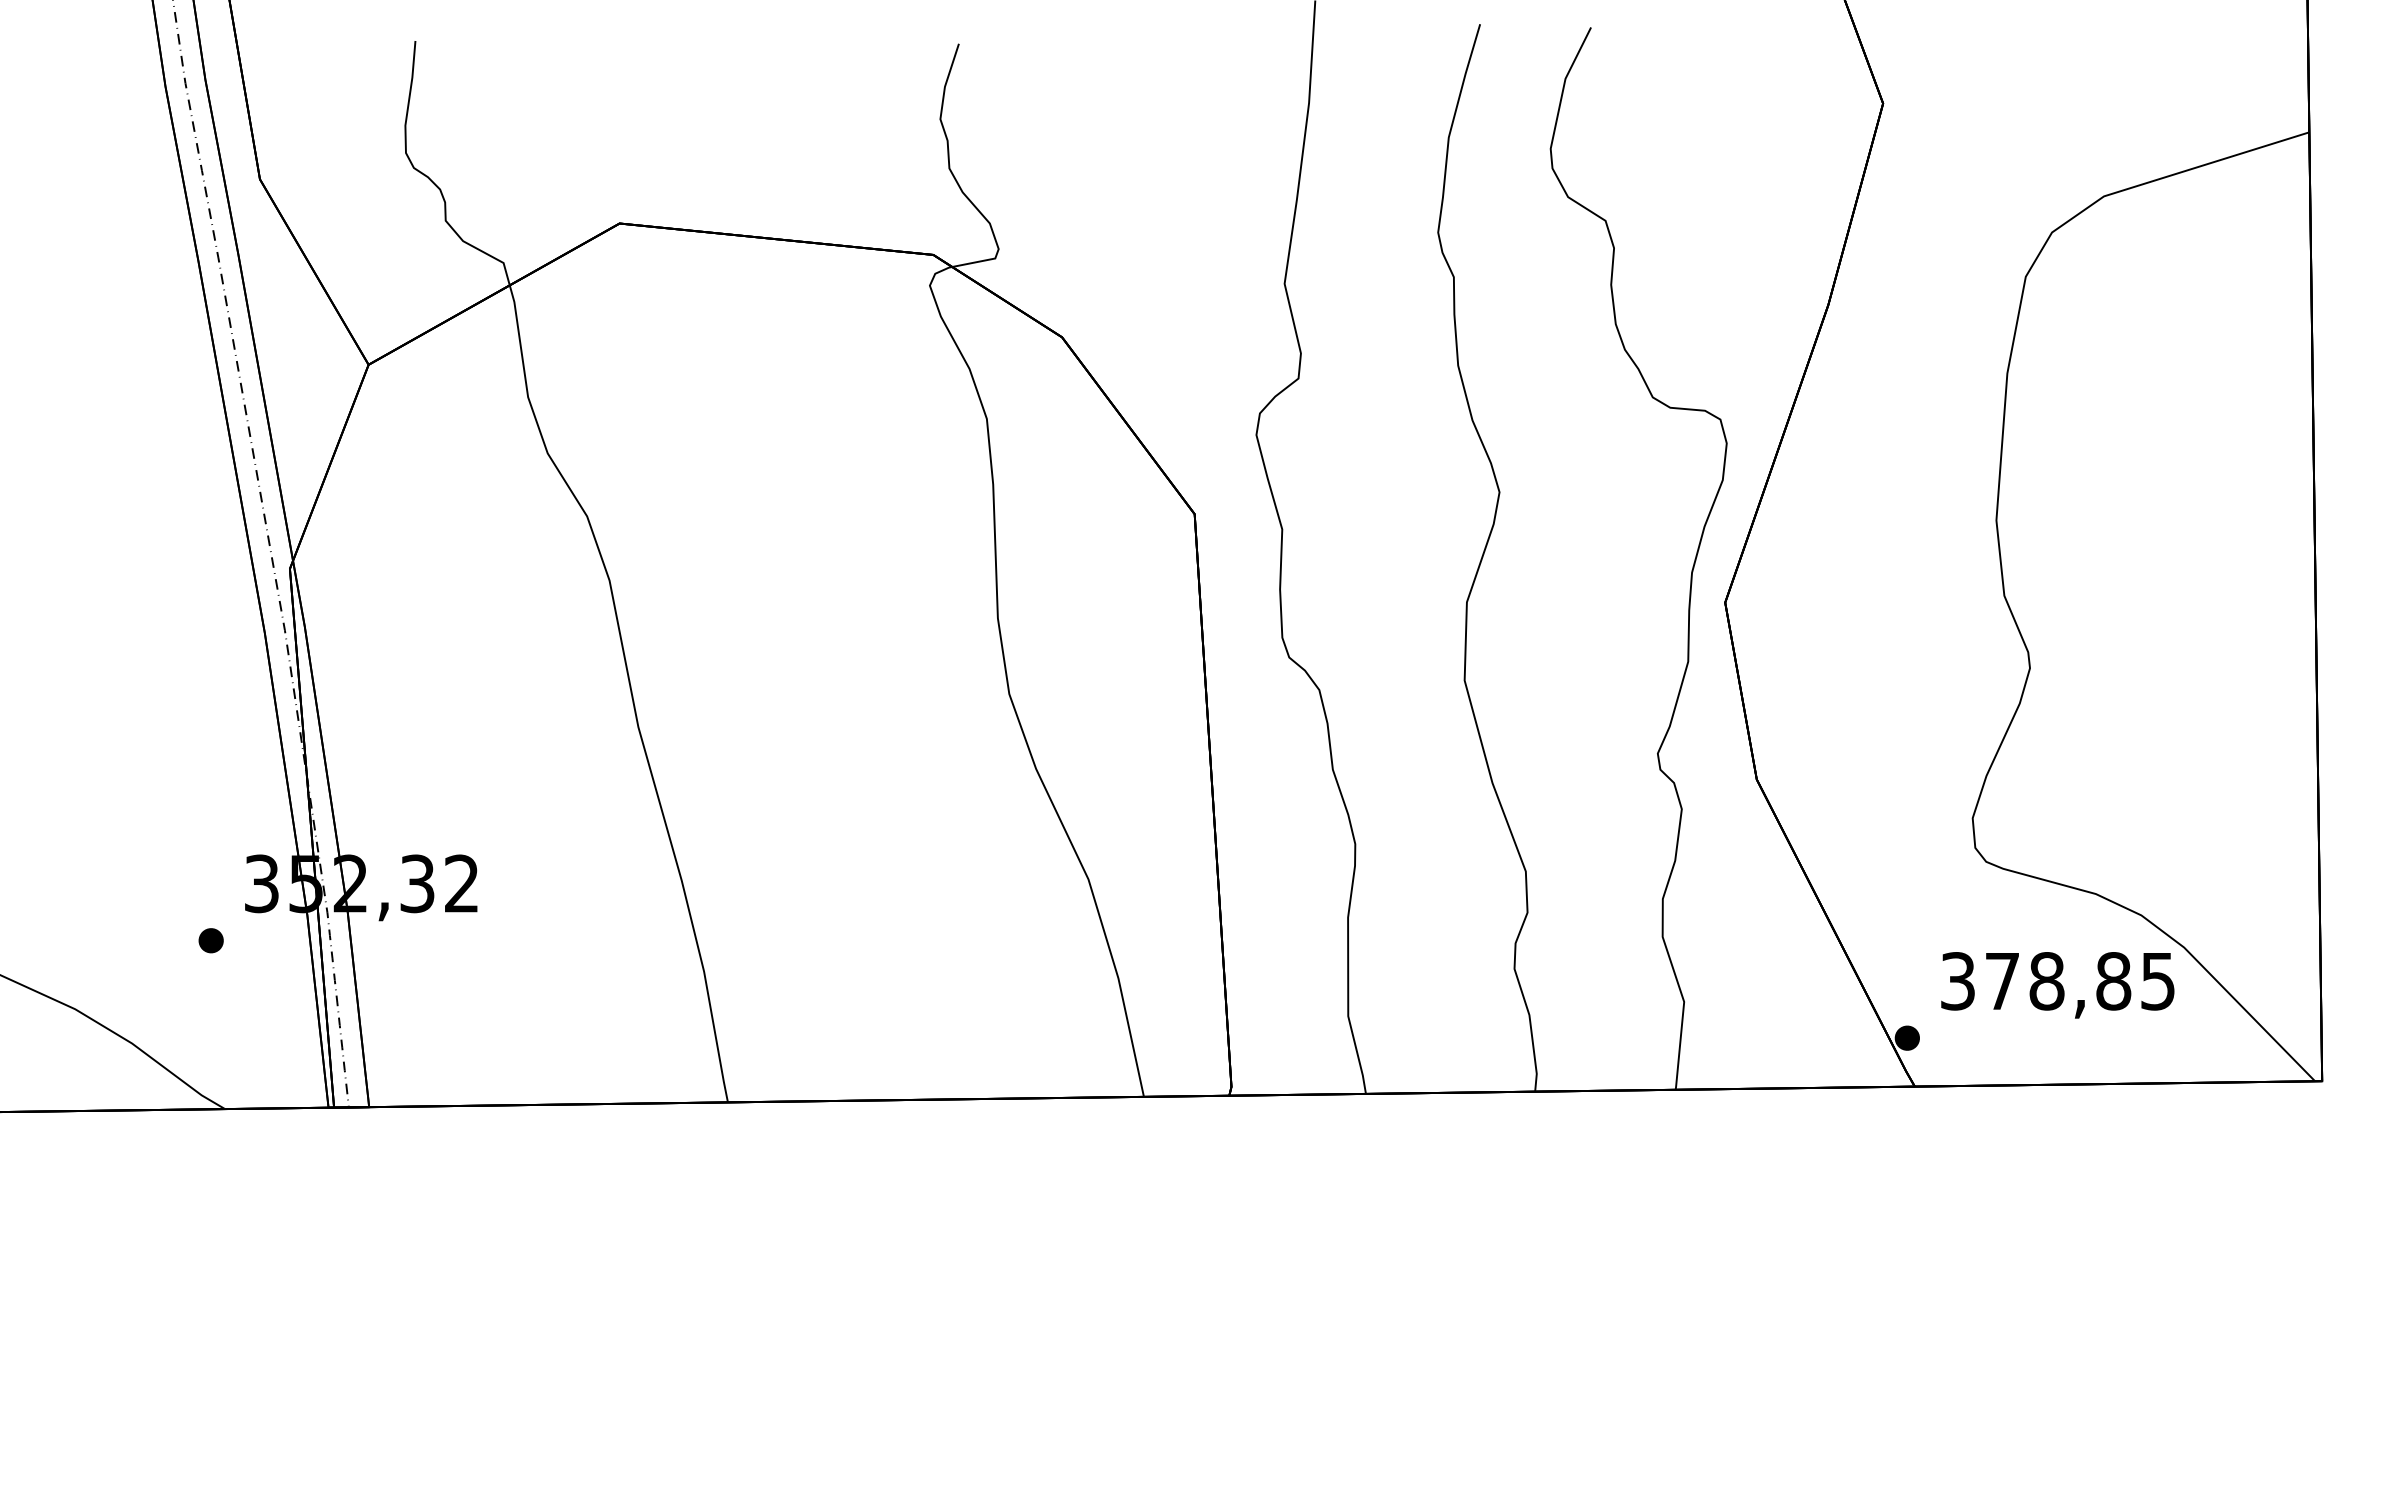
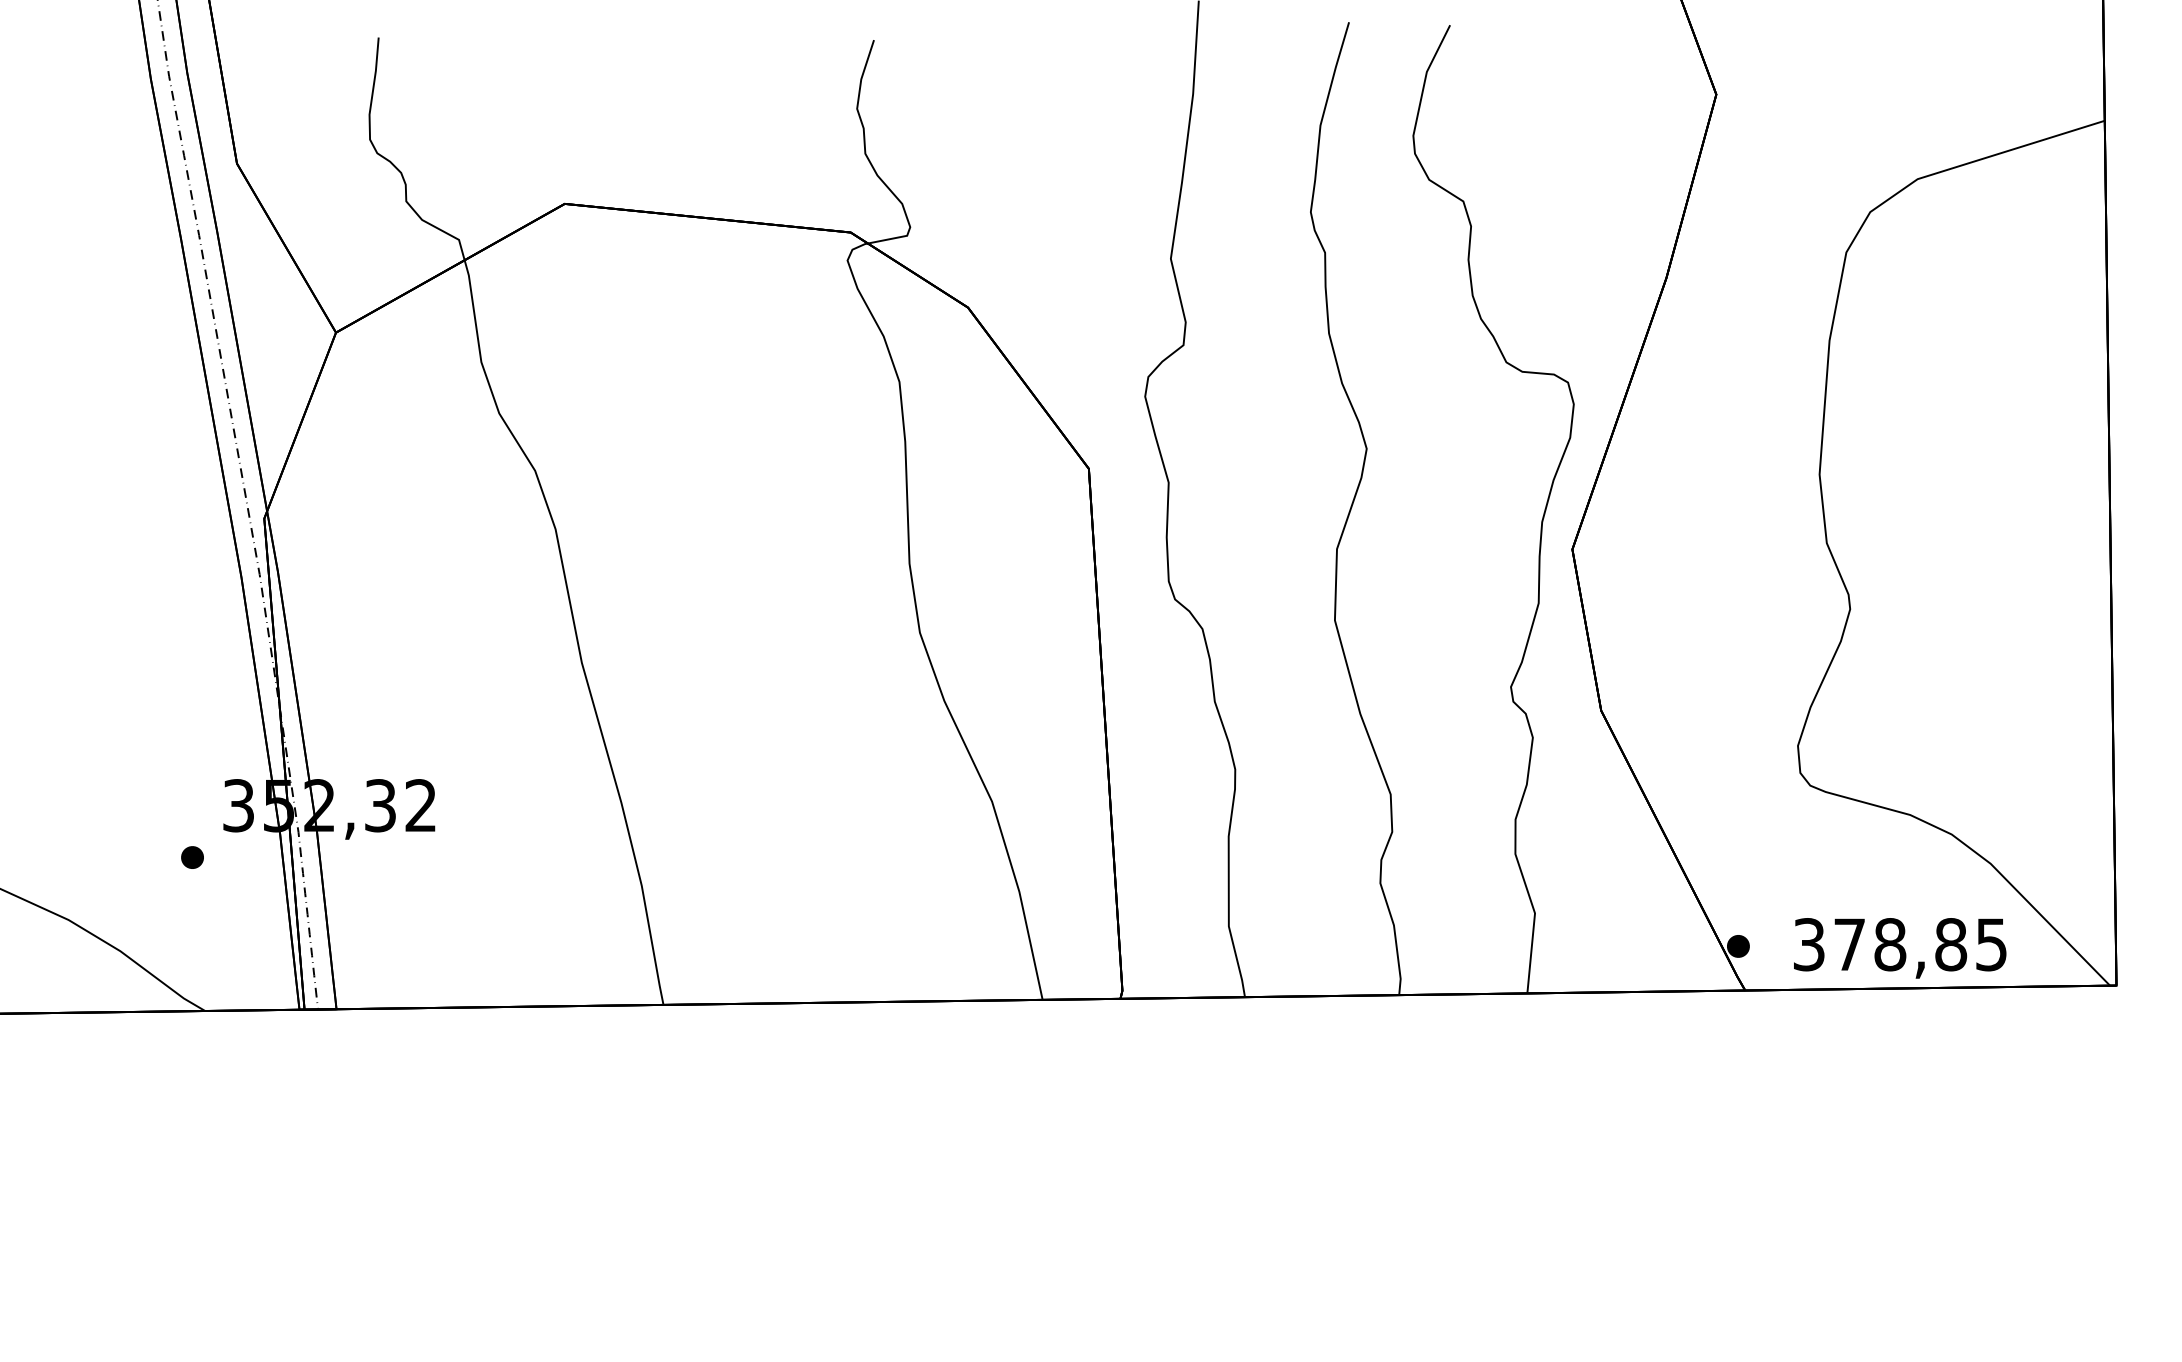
text: (2057, 985) -> (1899, 948), moved

